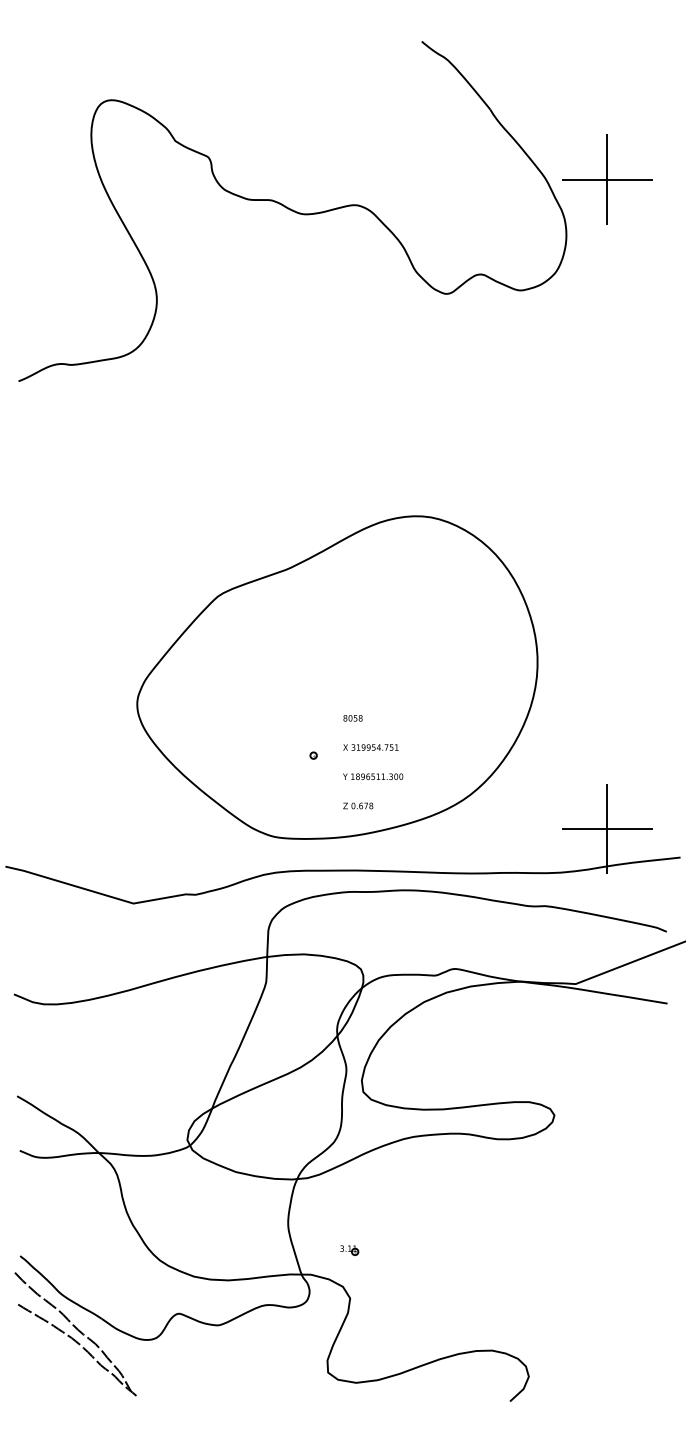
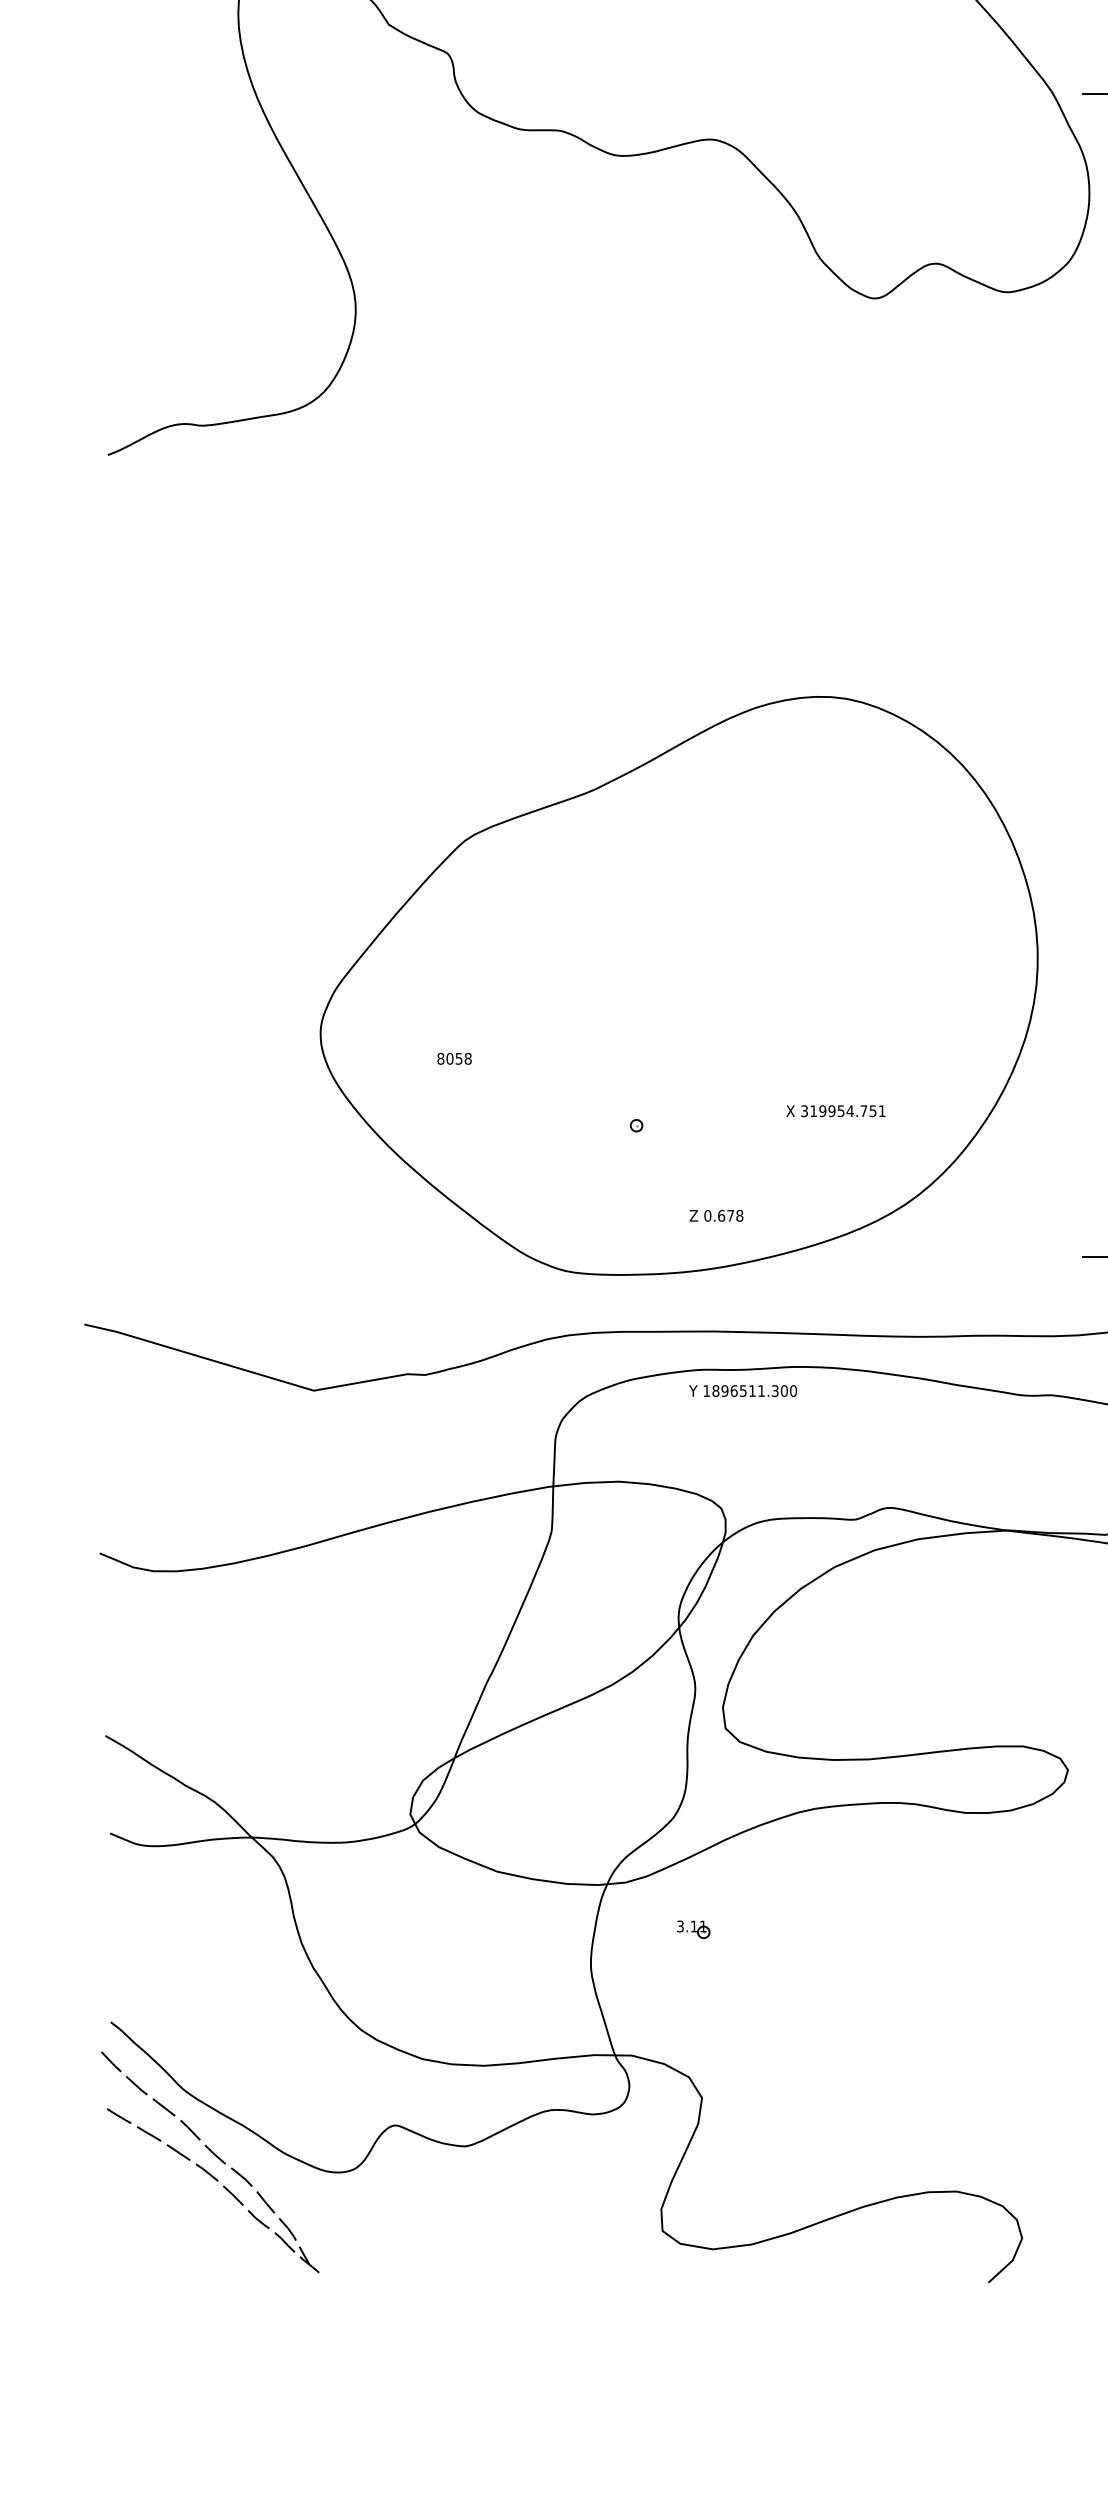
text: (352, 718) -> (453, 1059), moved
text: (370, 747) -> (835, 1111), moved
text: (373, 776) -> (743, 1390), moved
part: (349, 1250) -> (693, 1929), moved

